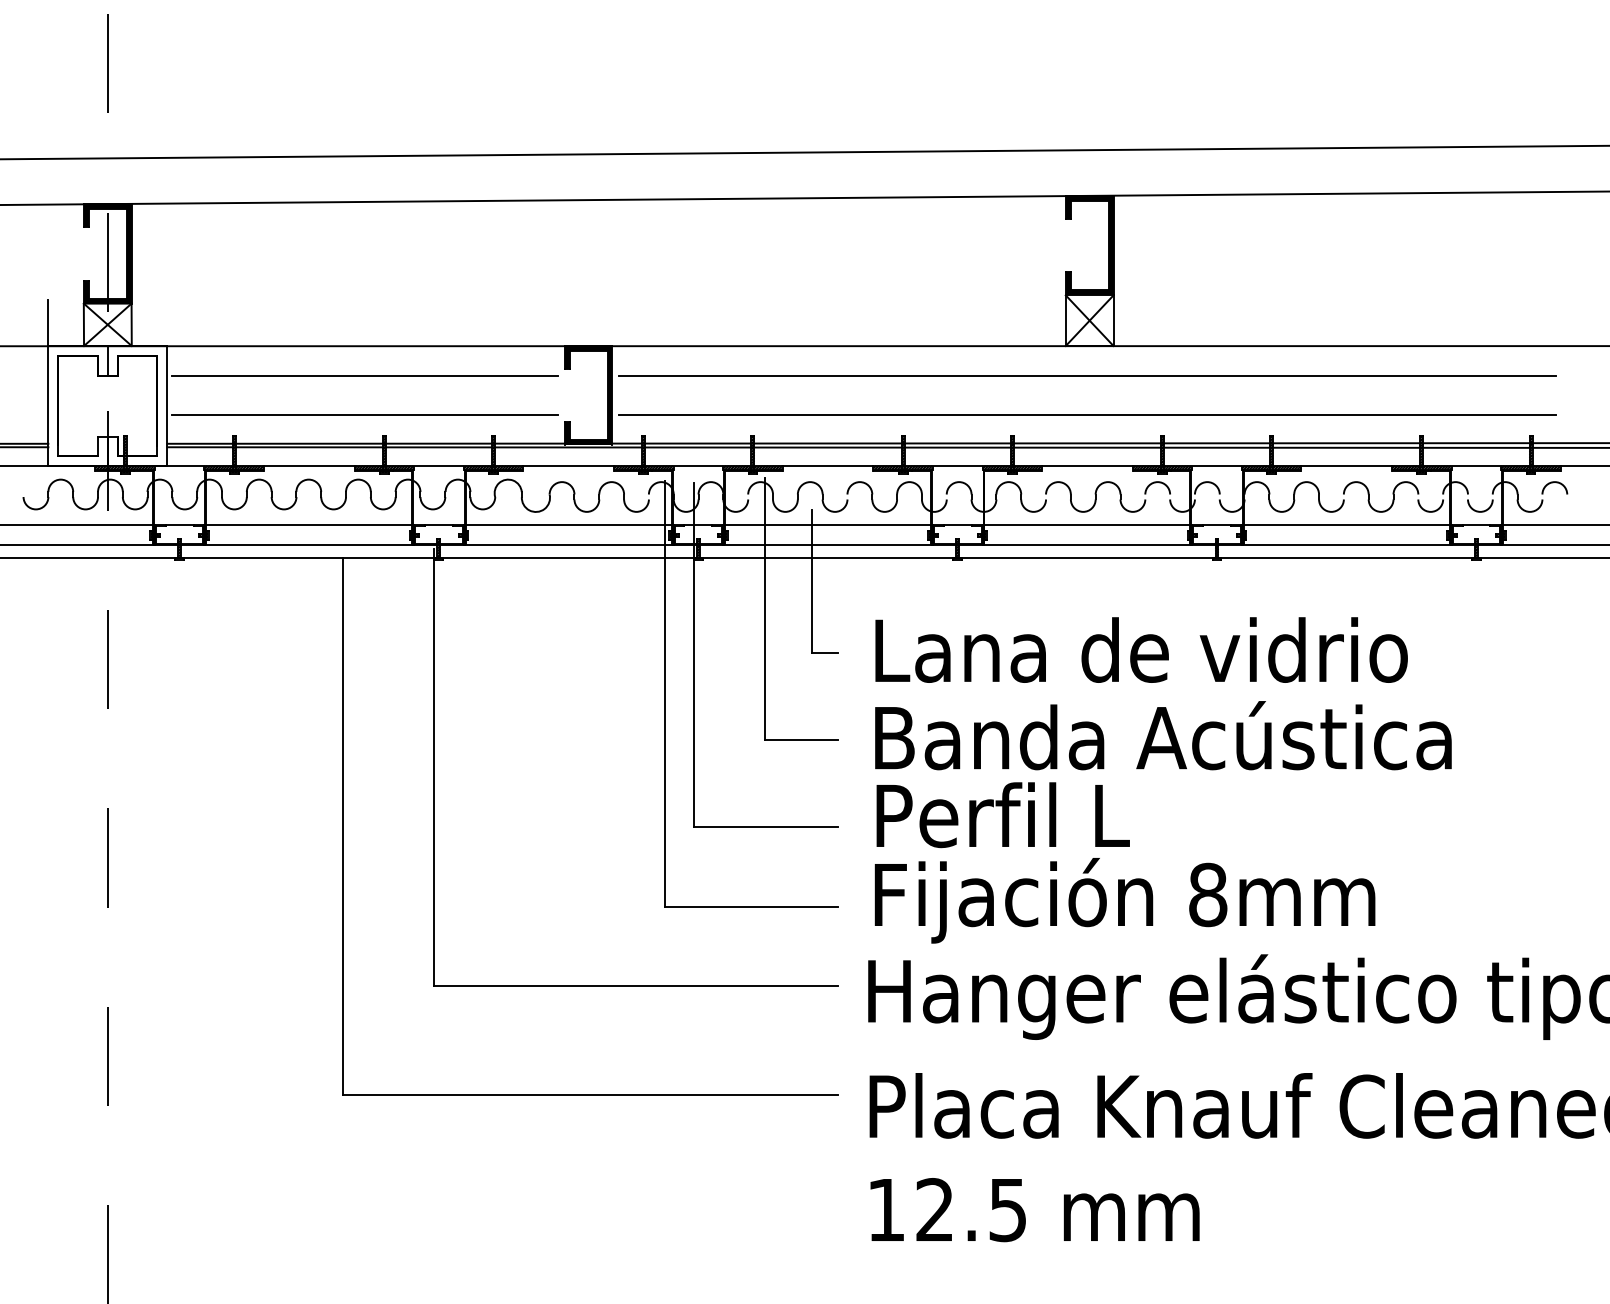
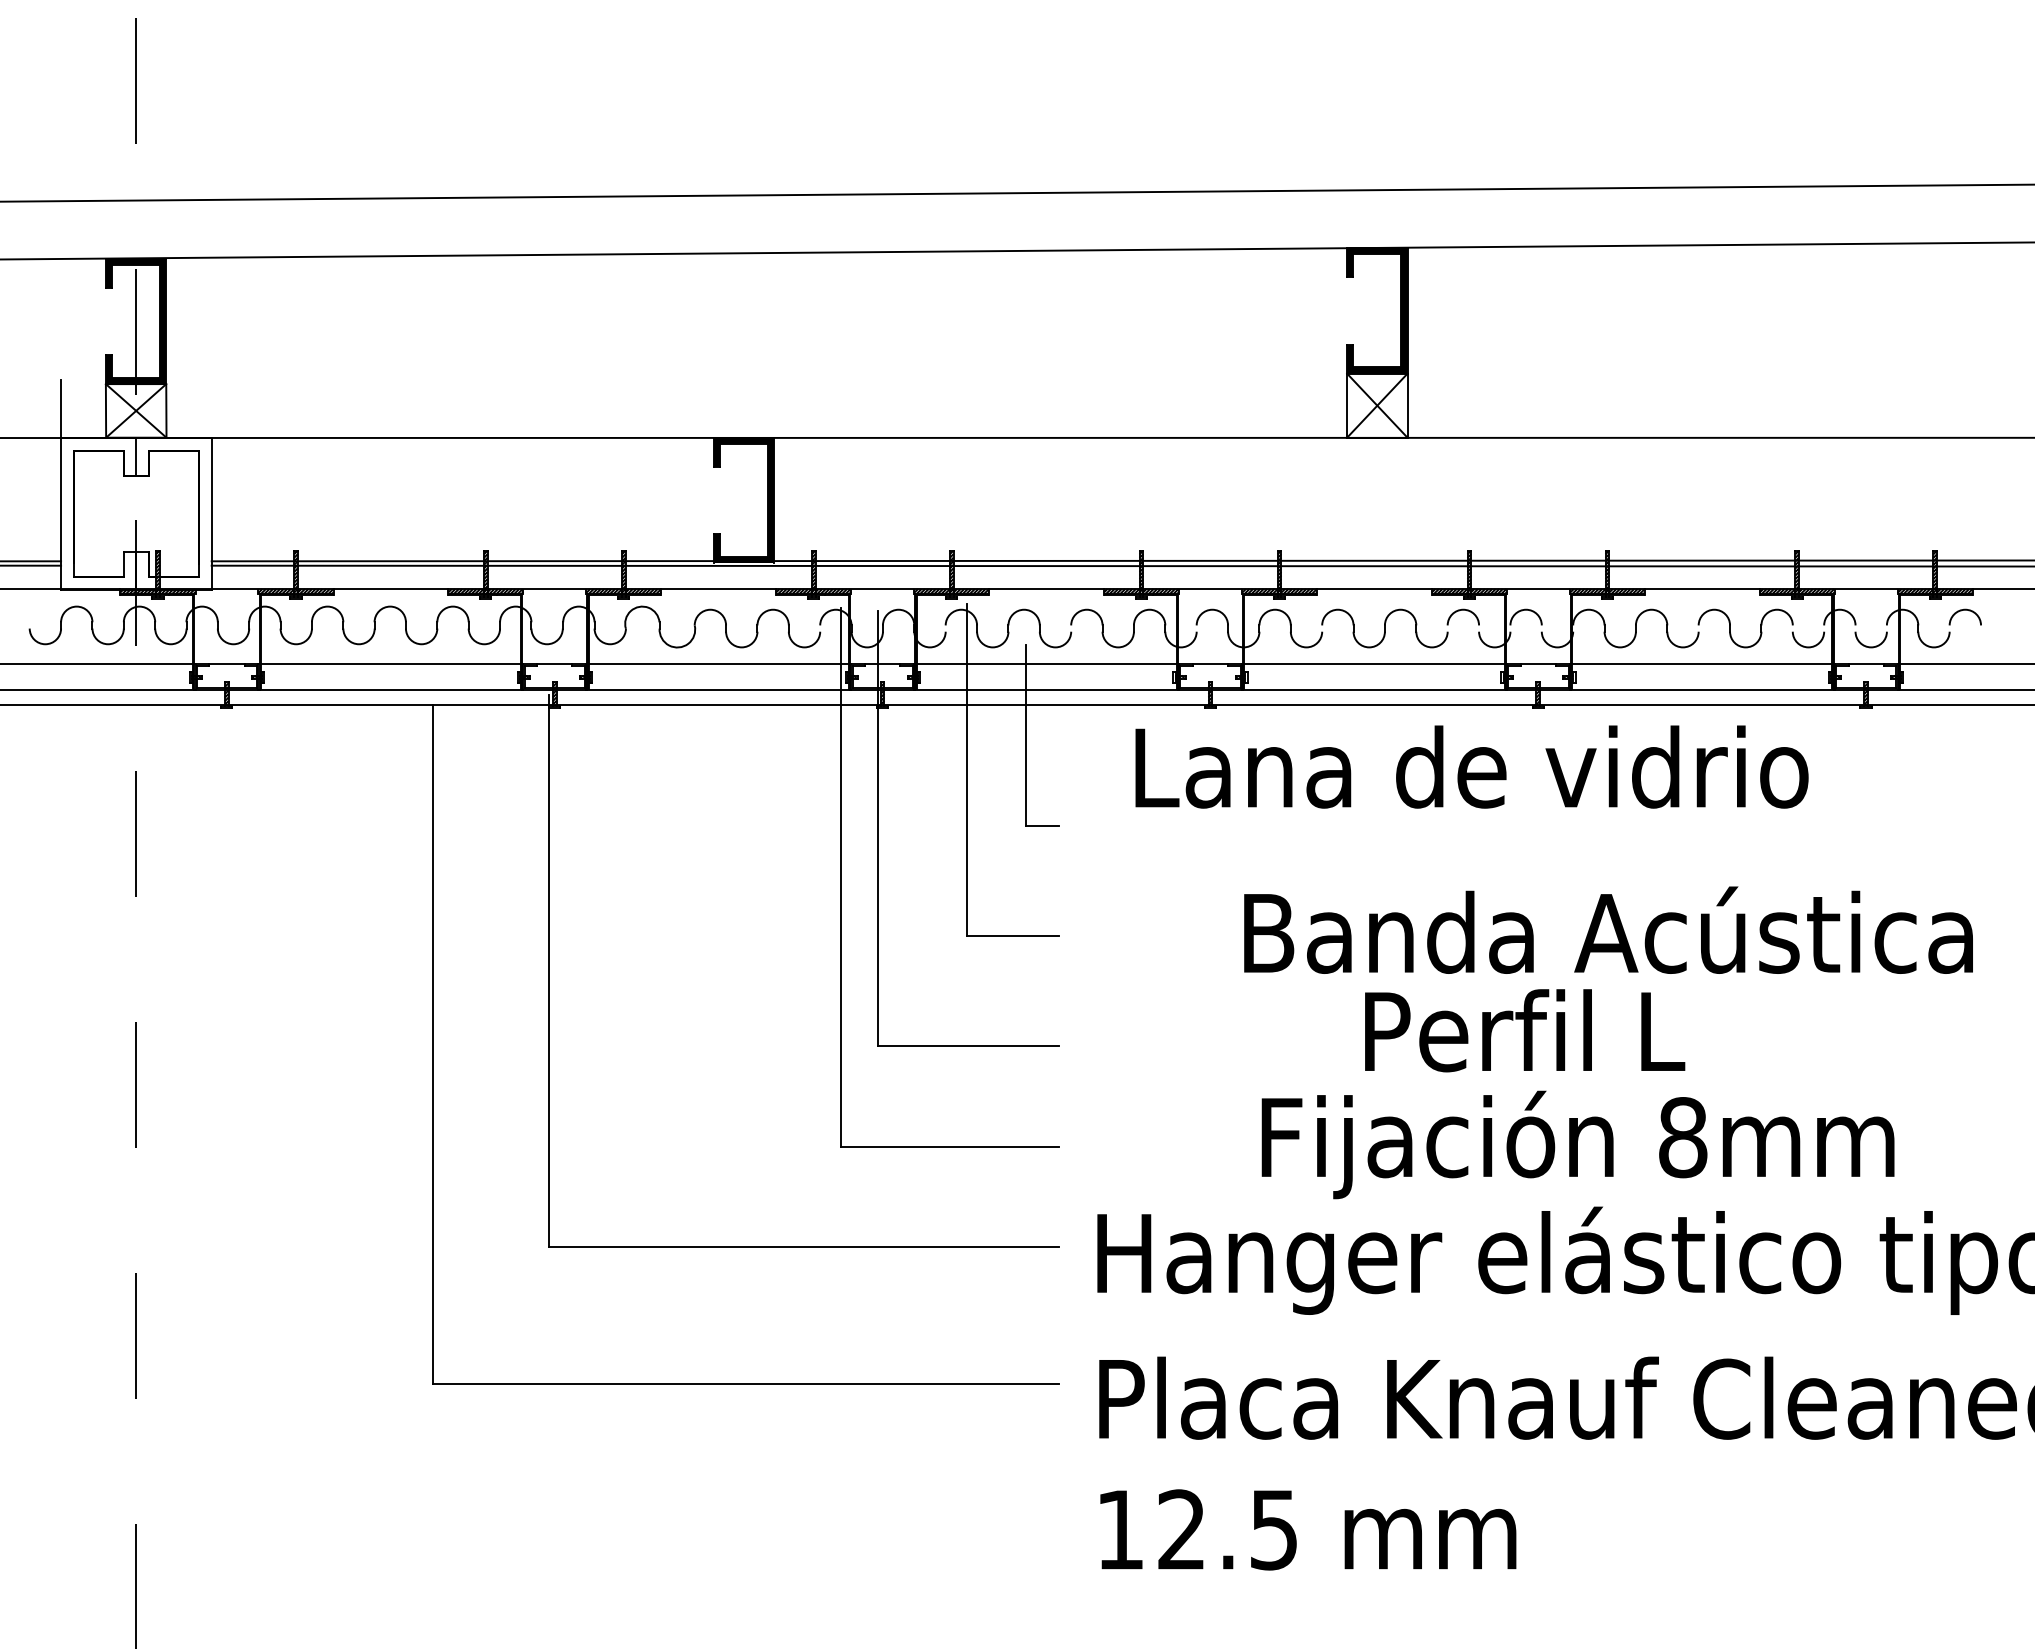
line: (365, 375) -> (461, 475), removed
line: (1087, 375) -> (1374, 475), removed
line: (365, 415) -> (461, 525), removed
line: (1087, 415) -> (1374, 525), removed
text: (1141, 649) -> (1471, 766), moved
text: (1163, 735) -> (1608, 929), moved
text: (1003, 814) -> (1525, 1030), moved
text: (1124, 900) -> (1577, 1144), moved

